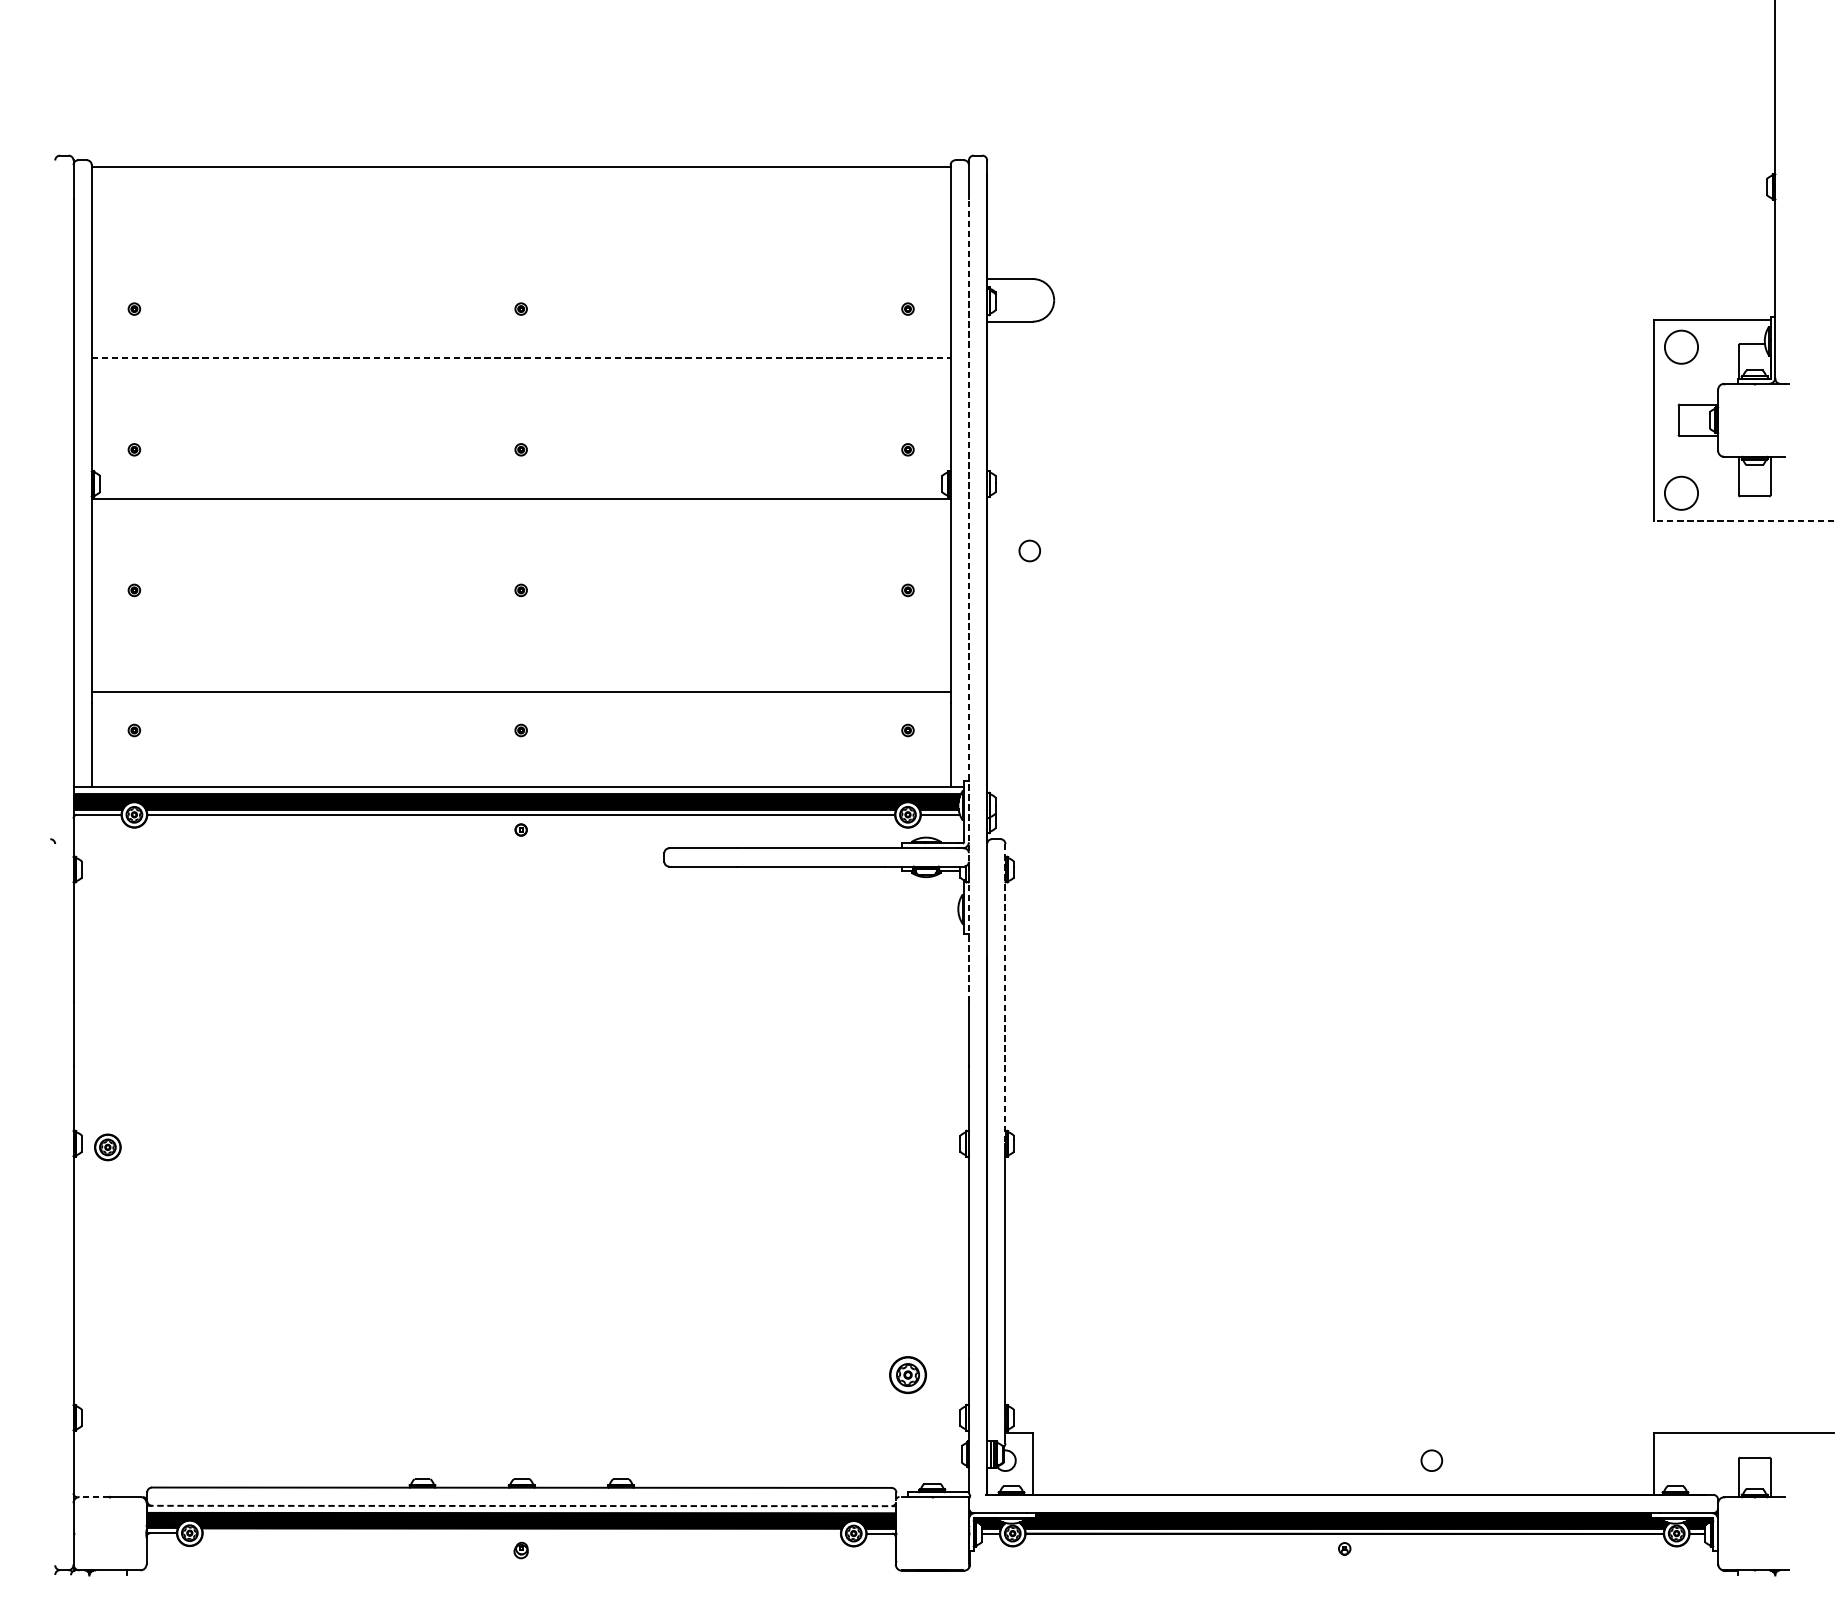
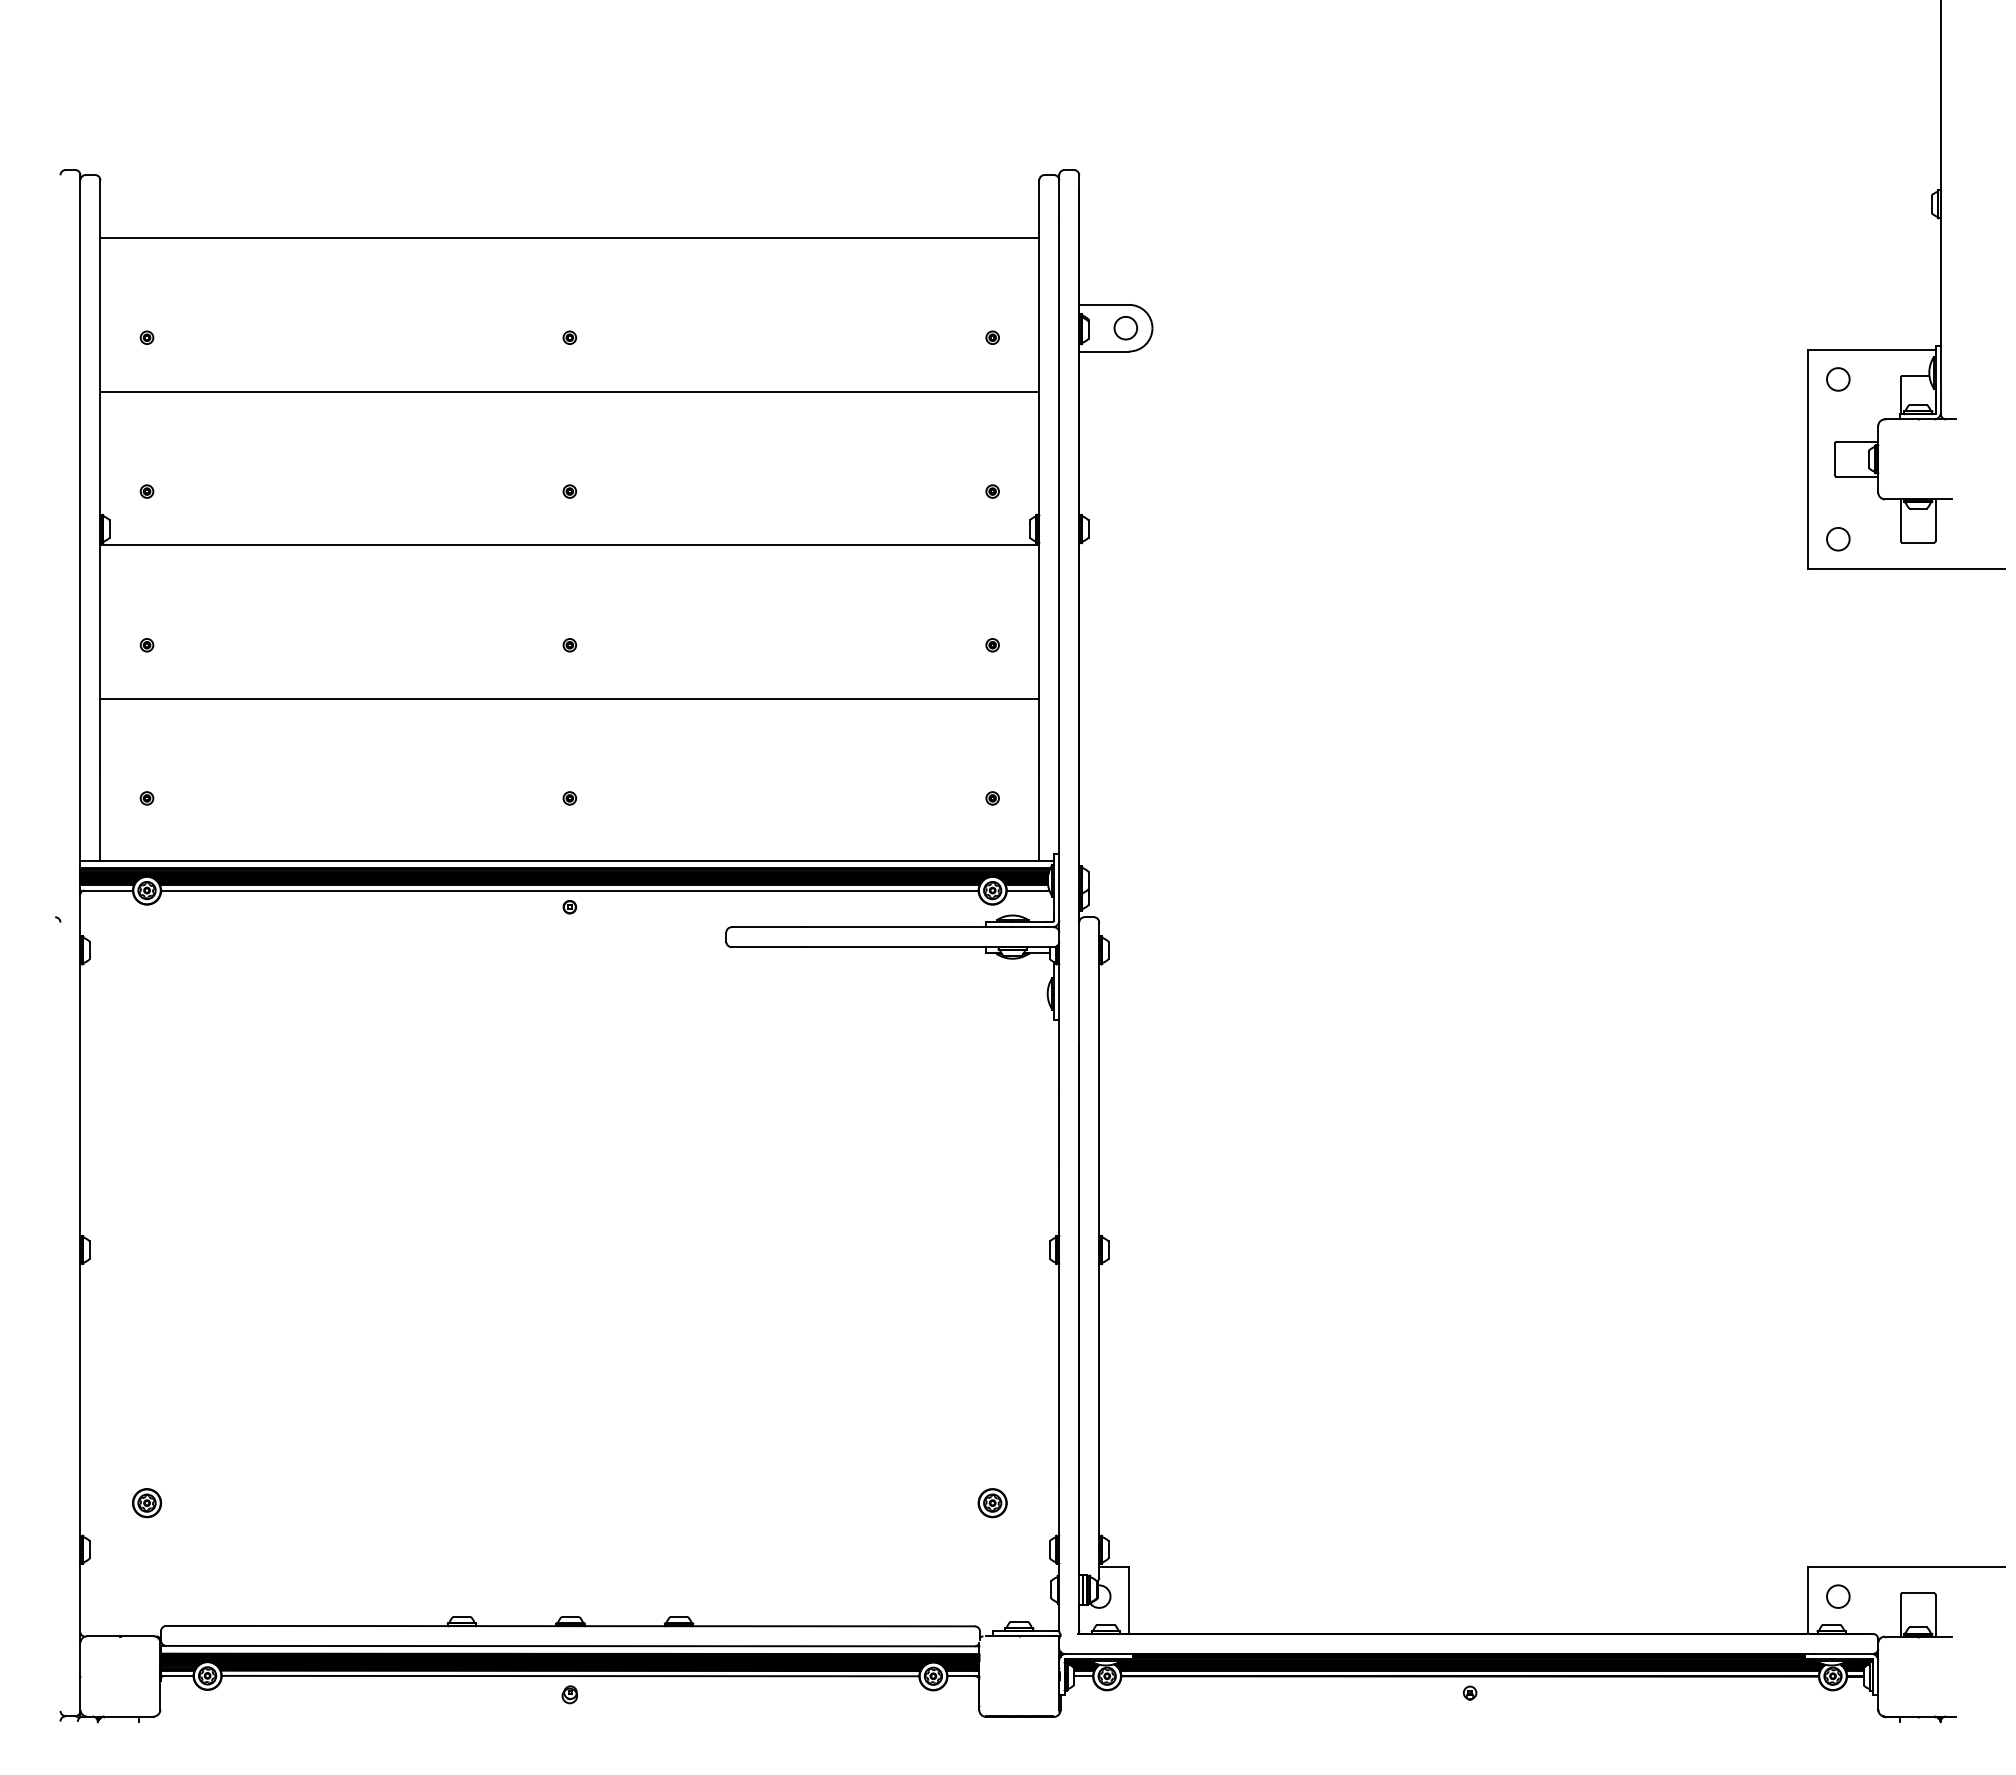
line: (520, 166) -> (569, 237), moved
circle: (1681, 347) -> (1838, 379), size x0.62
line: (521, 358) -> (570, 391), dashed -> solid
circle: (1681, 493) -> (1838, 539), size x0.62
line: (1743, 521) -> (1906, 569), dashed -> solid
circle: (1029, 551) -> (1125, 328), moved
line: (969, 600) -> (1059, 656), dashed -> solid
line: (520, 692) -> (569, 698), moved
line: (1005, 994) -> (1099, 1086), dashed -> solid
part: (107, 1147) -> (146, 1503), moved
part: (907, 1375) -> (992, 1503), size x0.71
circle: (1432, 1460) -> (1838, 1596), moved
line: (93, 1497) -> (102, 1636), dashed -> solid
line: (521, 1506) -> (570, 1646), dashed -> solid
line: (521, 1532) -> (570, 1675), added

